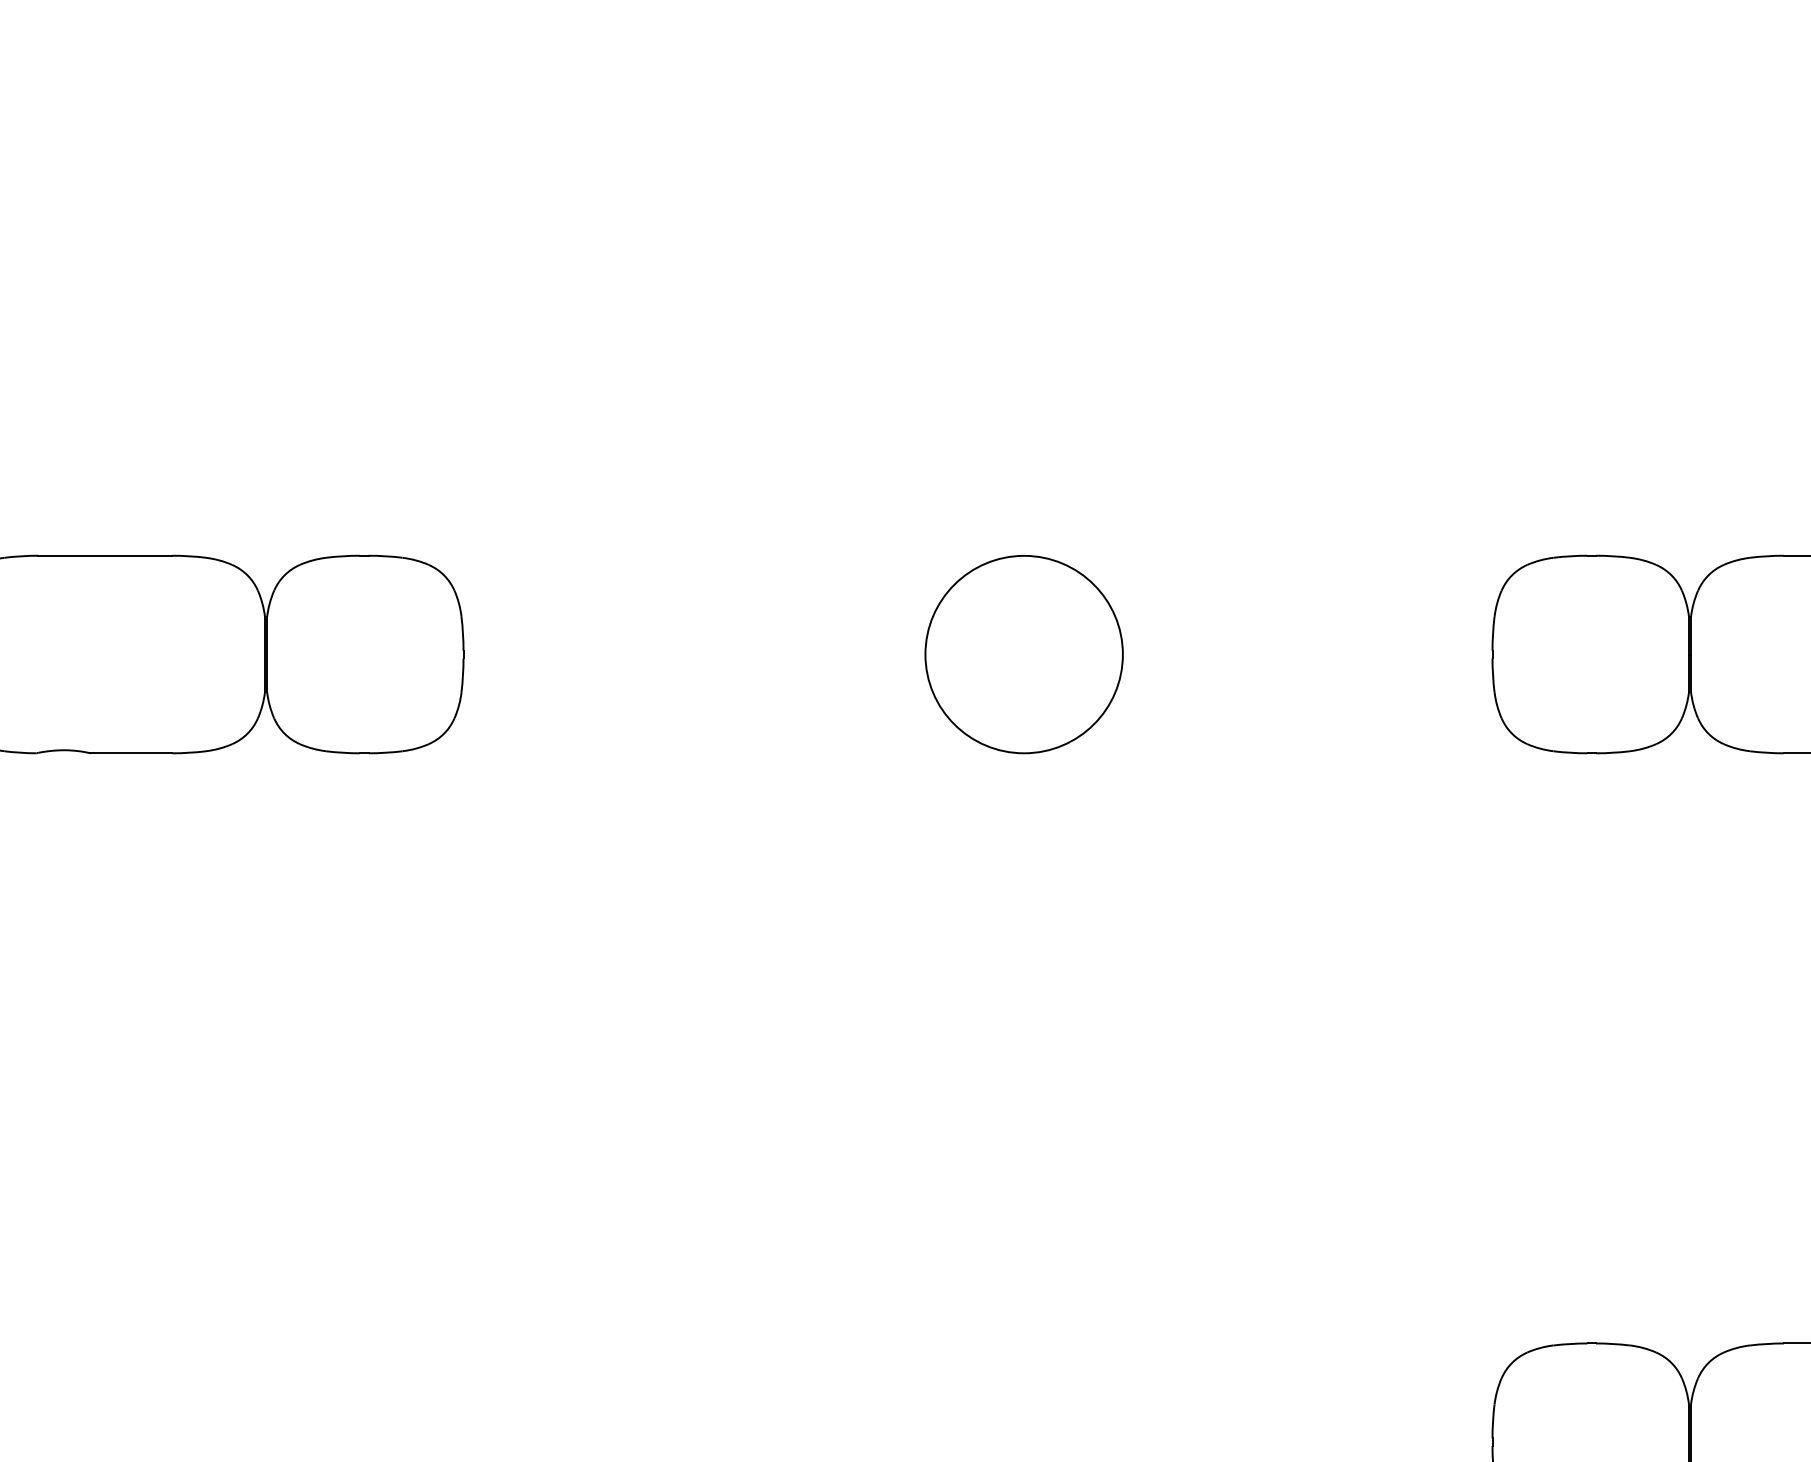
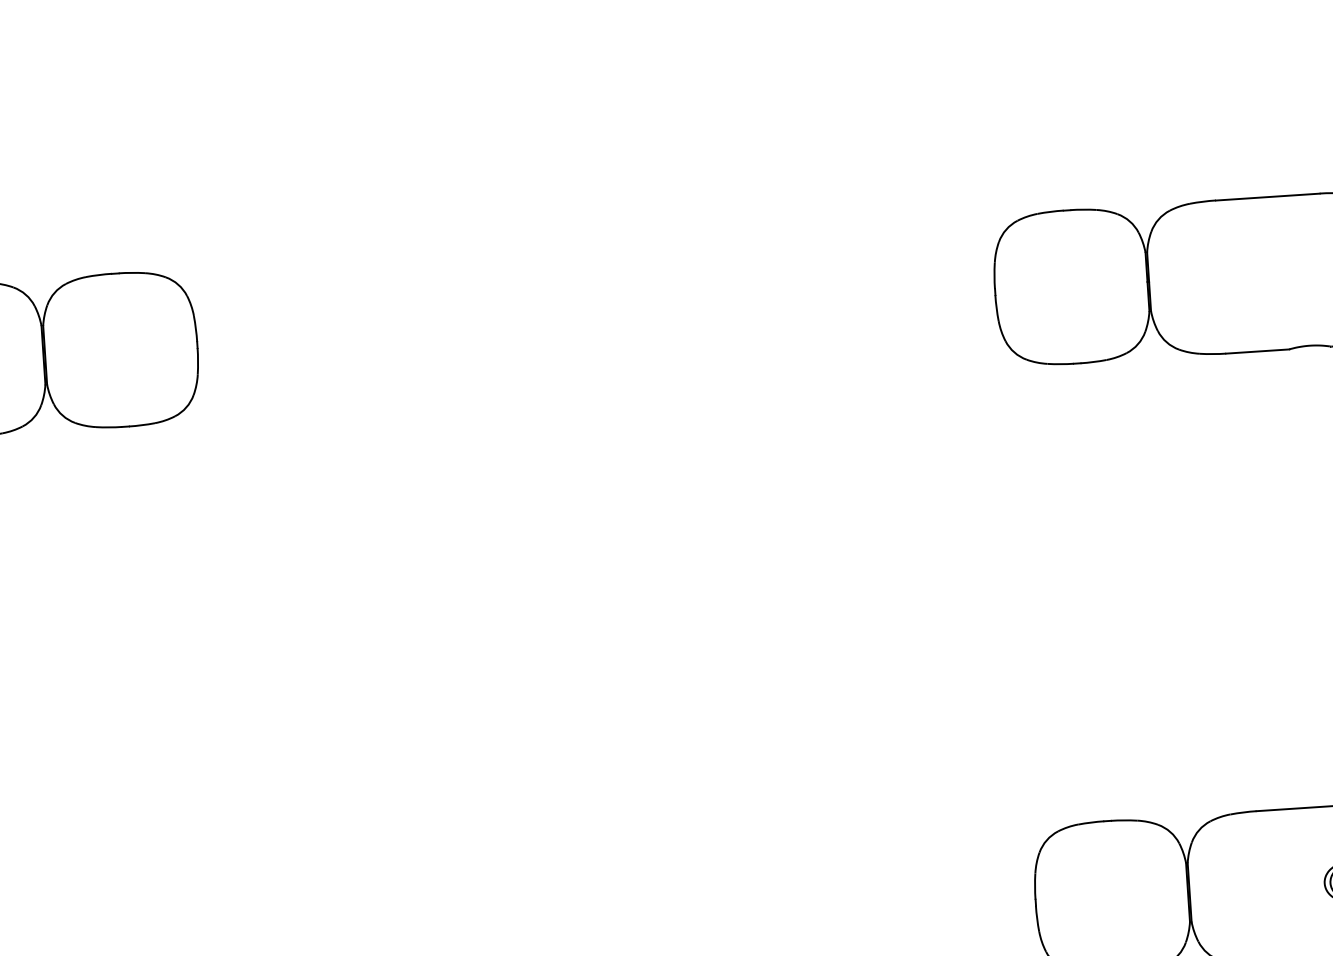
circle: (1023, 654) -> (631, 316), removed

